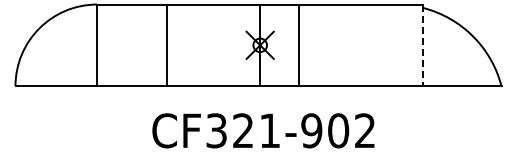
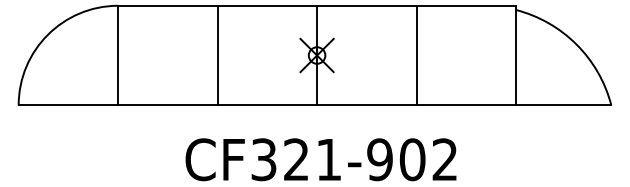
line: (166, 45) -> (217, 55), moved
line: (298, 45) -> (416, 55), moved
line: (423, 45) -> (516, 55), dashed -> solid

